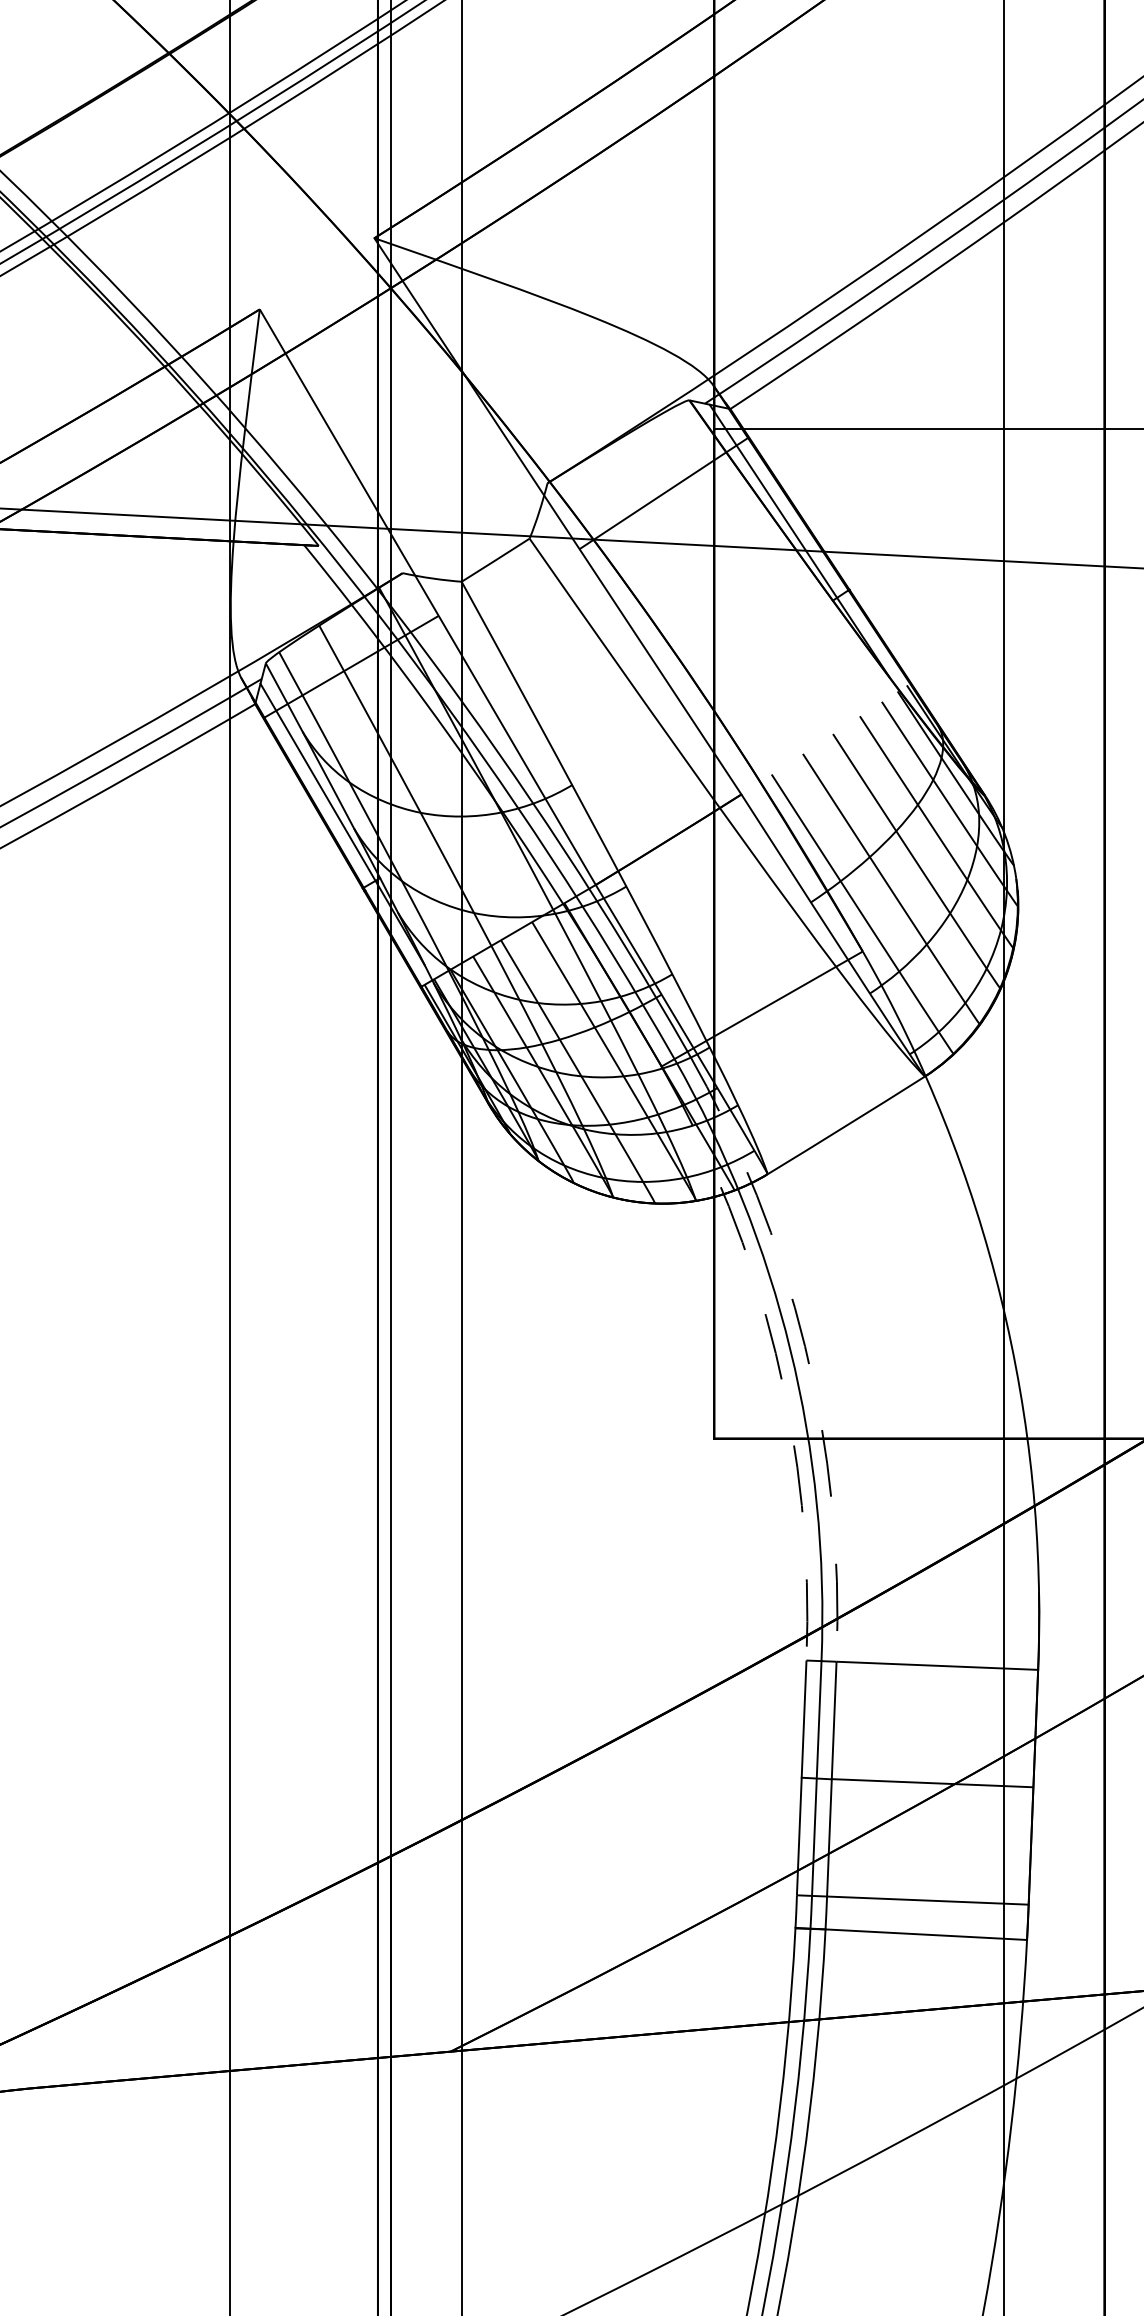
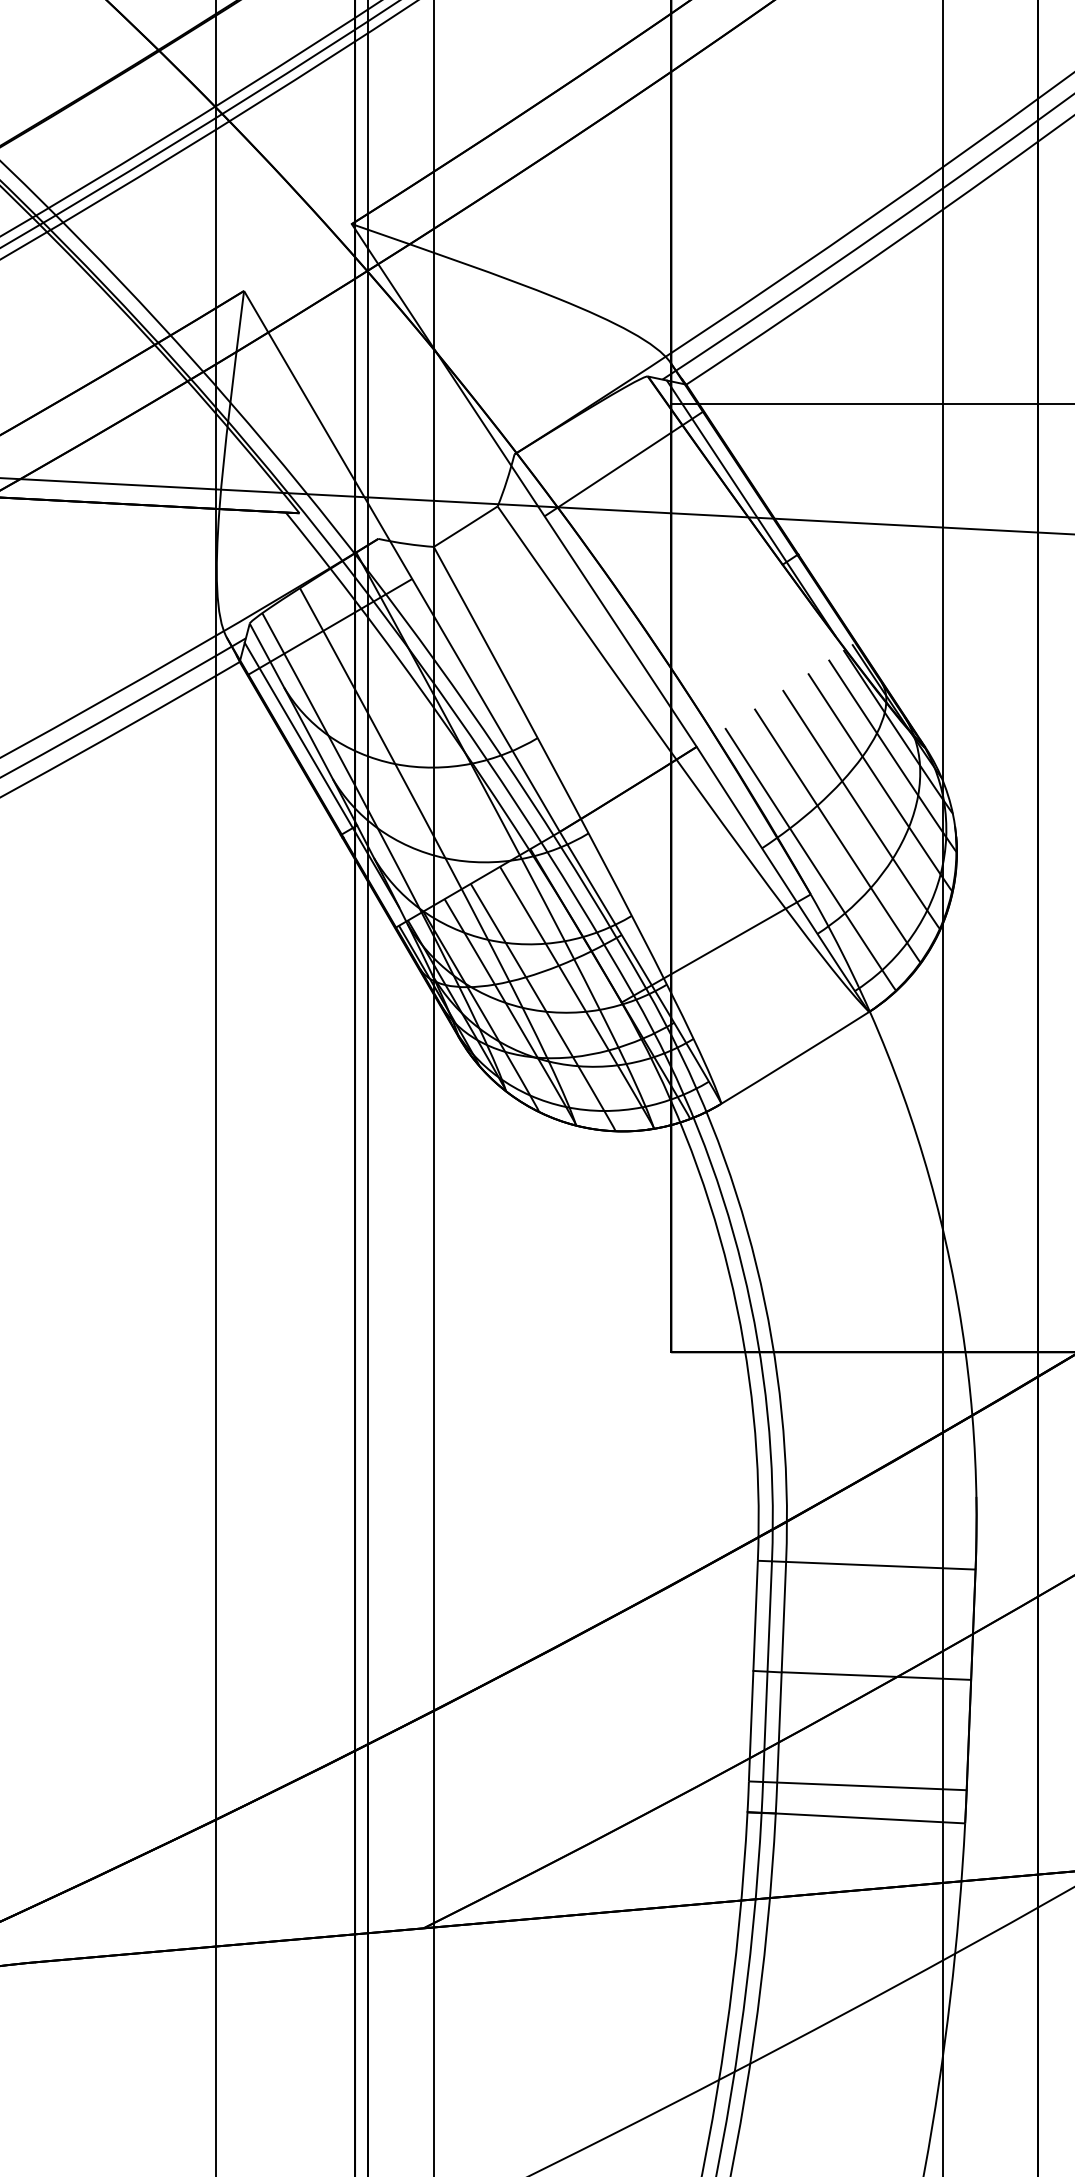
arc: (805, 1346) -> (756, 1265), dashed -> solid
arc: (775, 1353) -> (728, 1272), dashed -> solid

